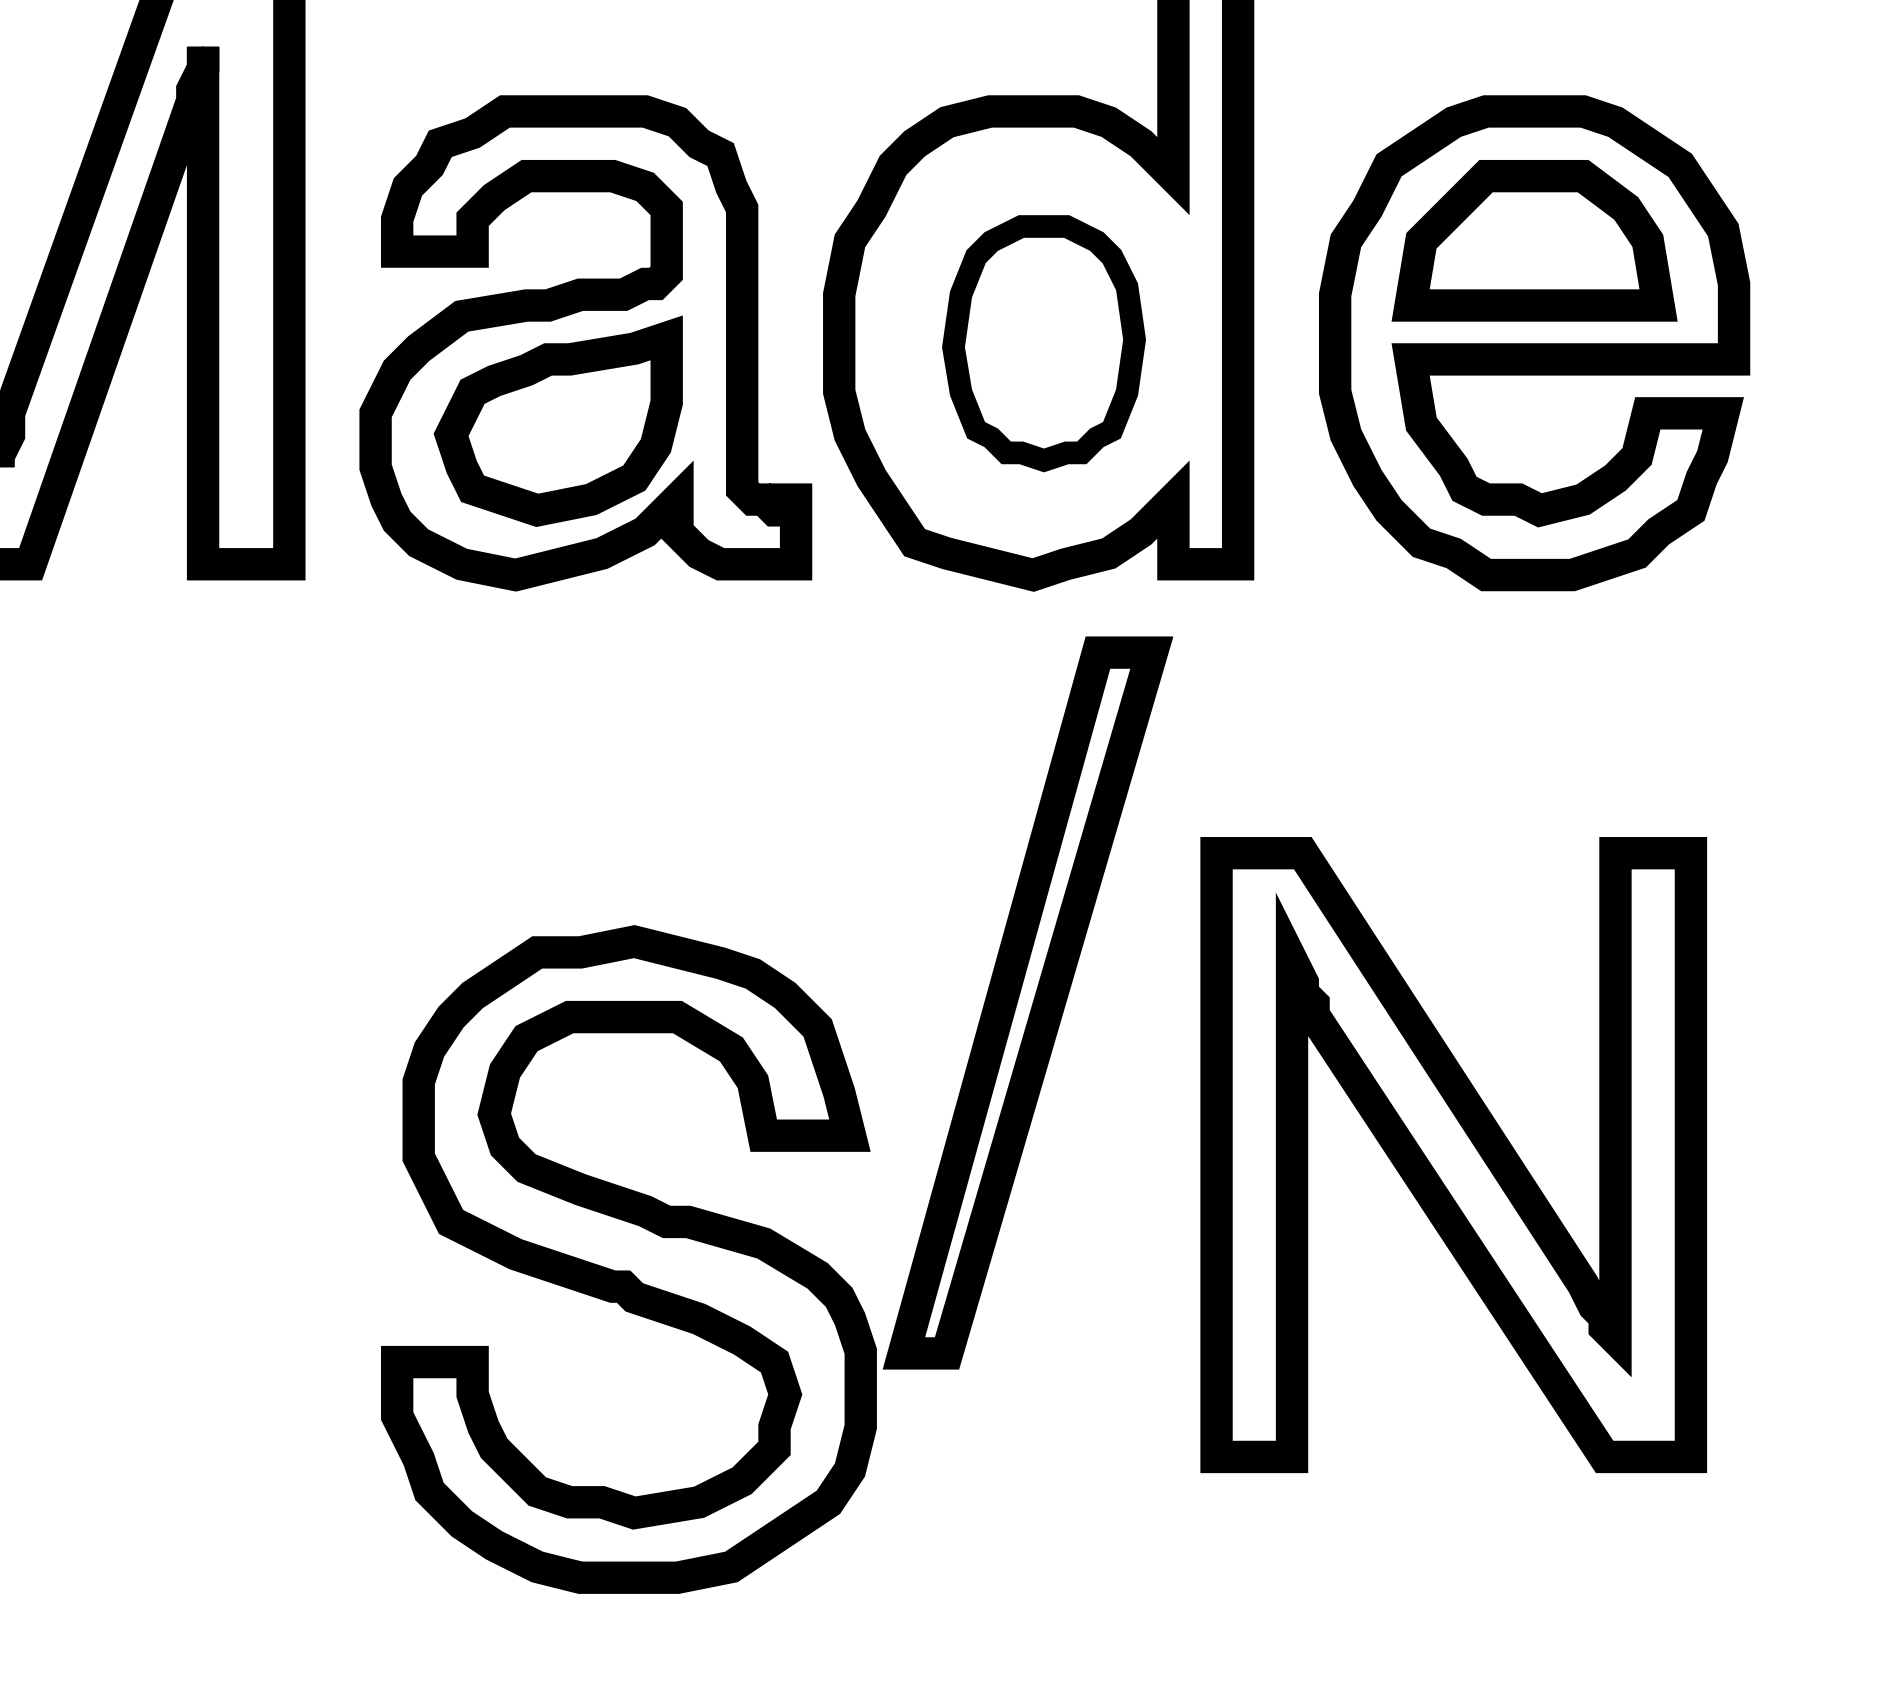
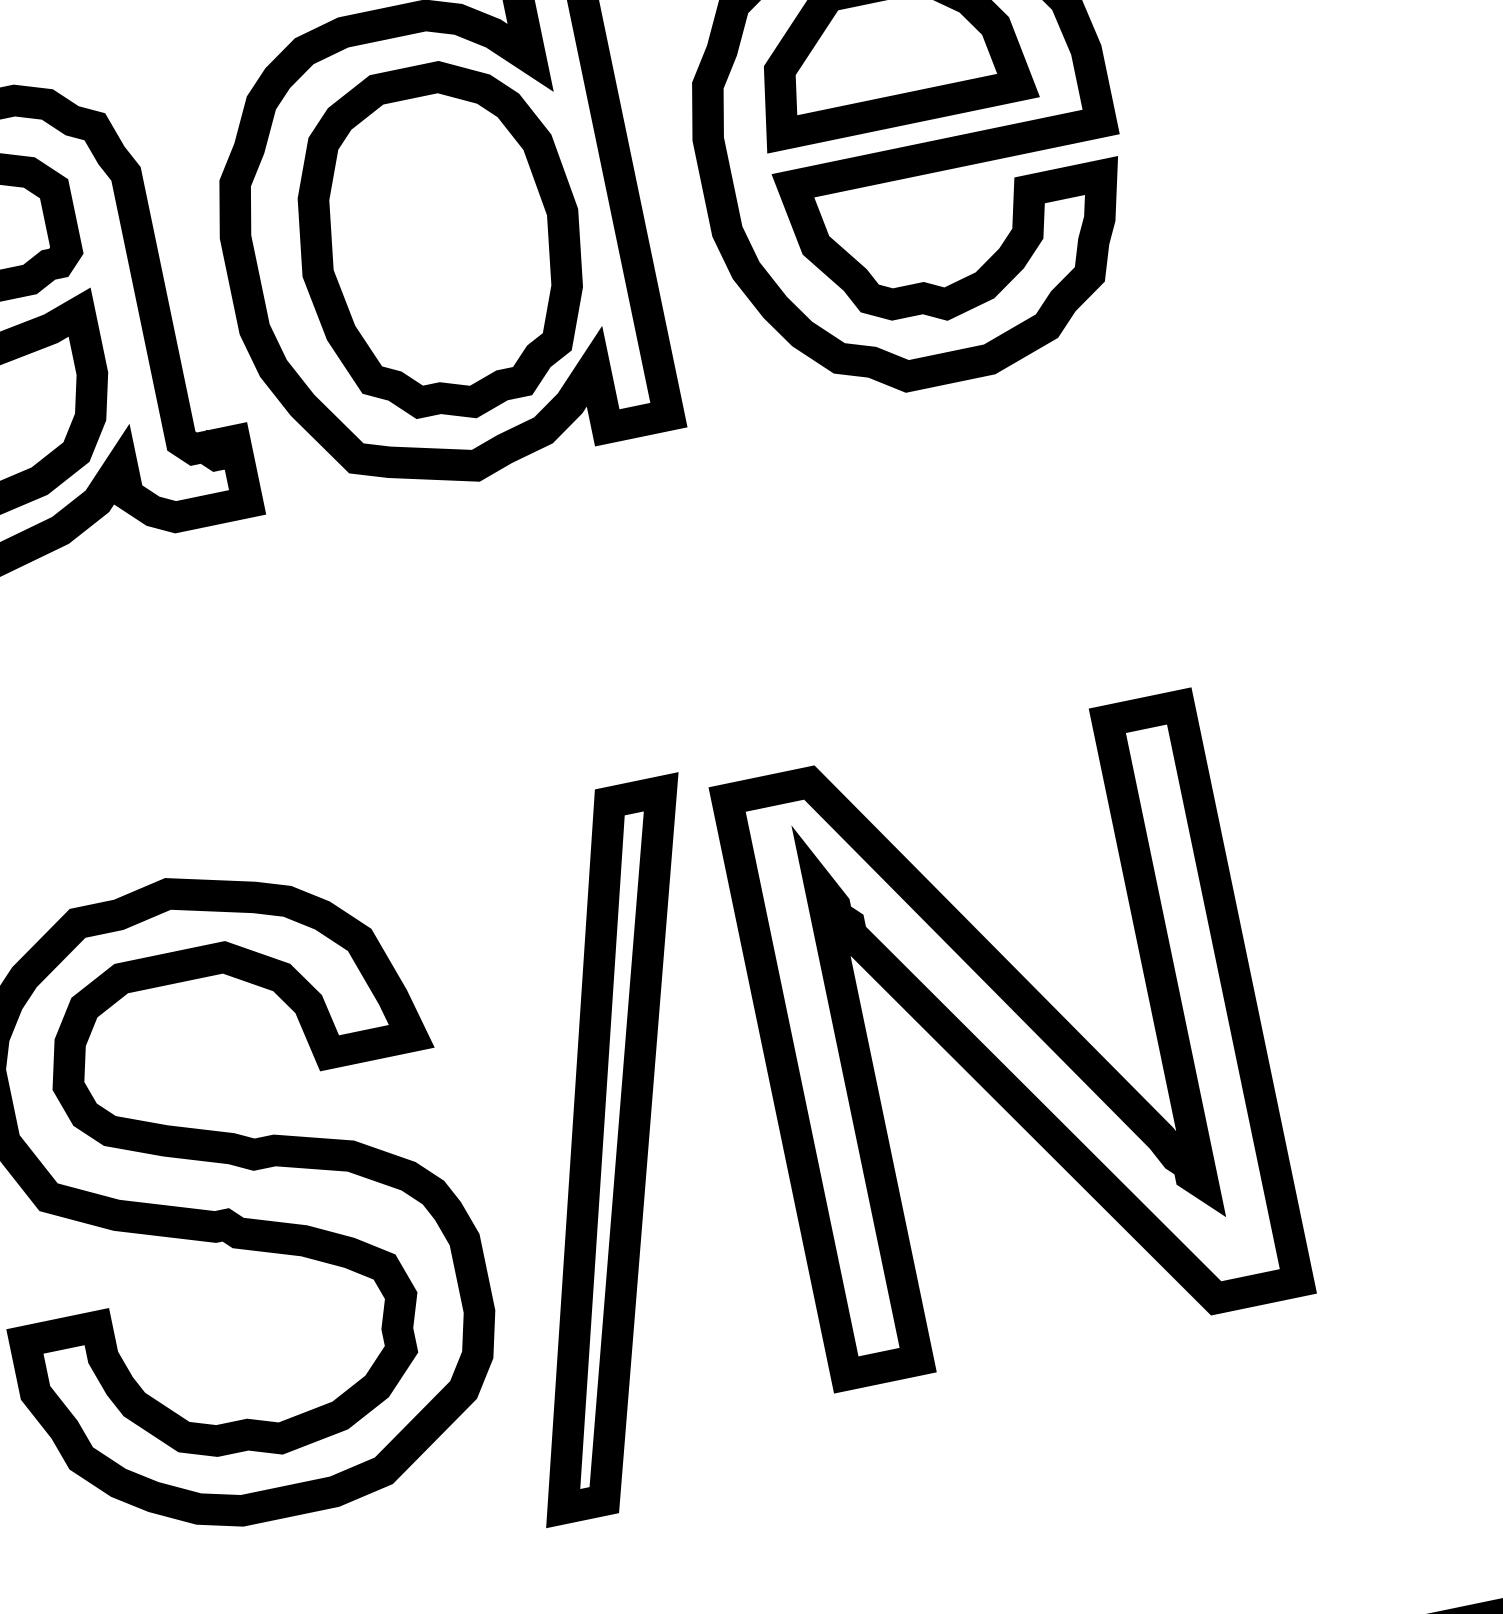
part: (1043, 343) -> (439, 243), size x1.43
part: (1027, 1002) -> (611, 1149), moved
part: (1453, 1155) -> (1012, 1040), moved

